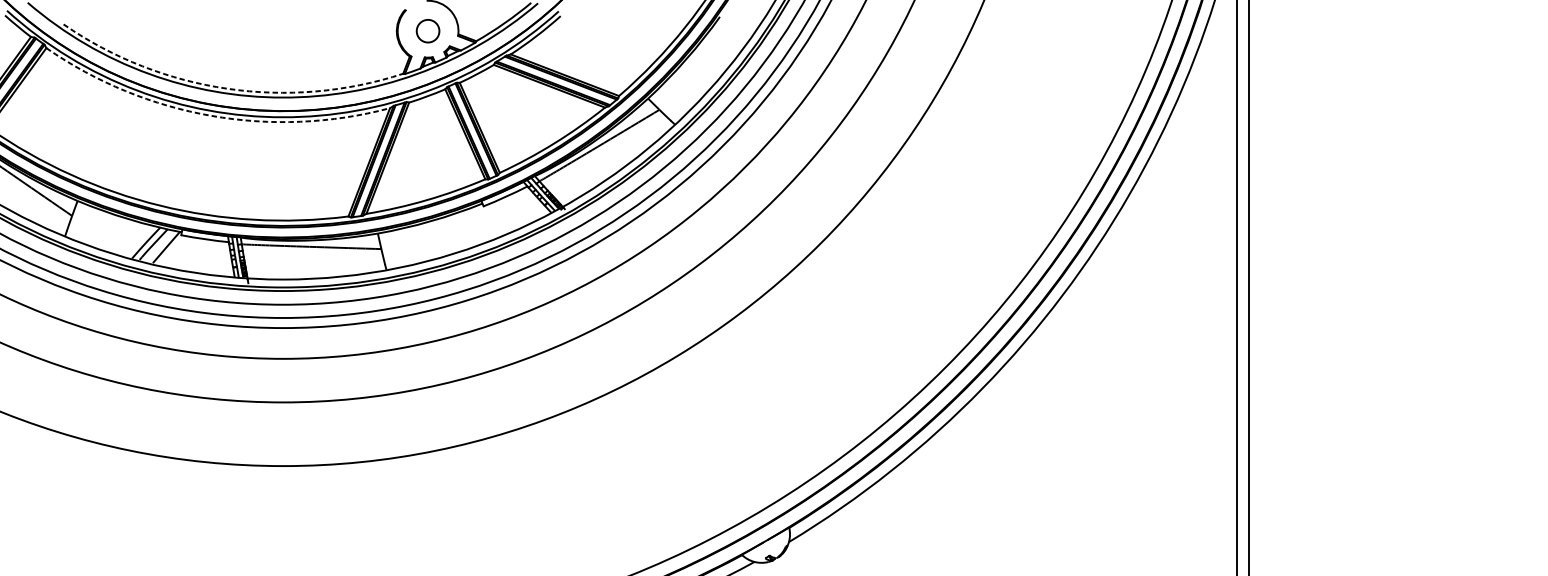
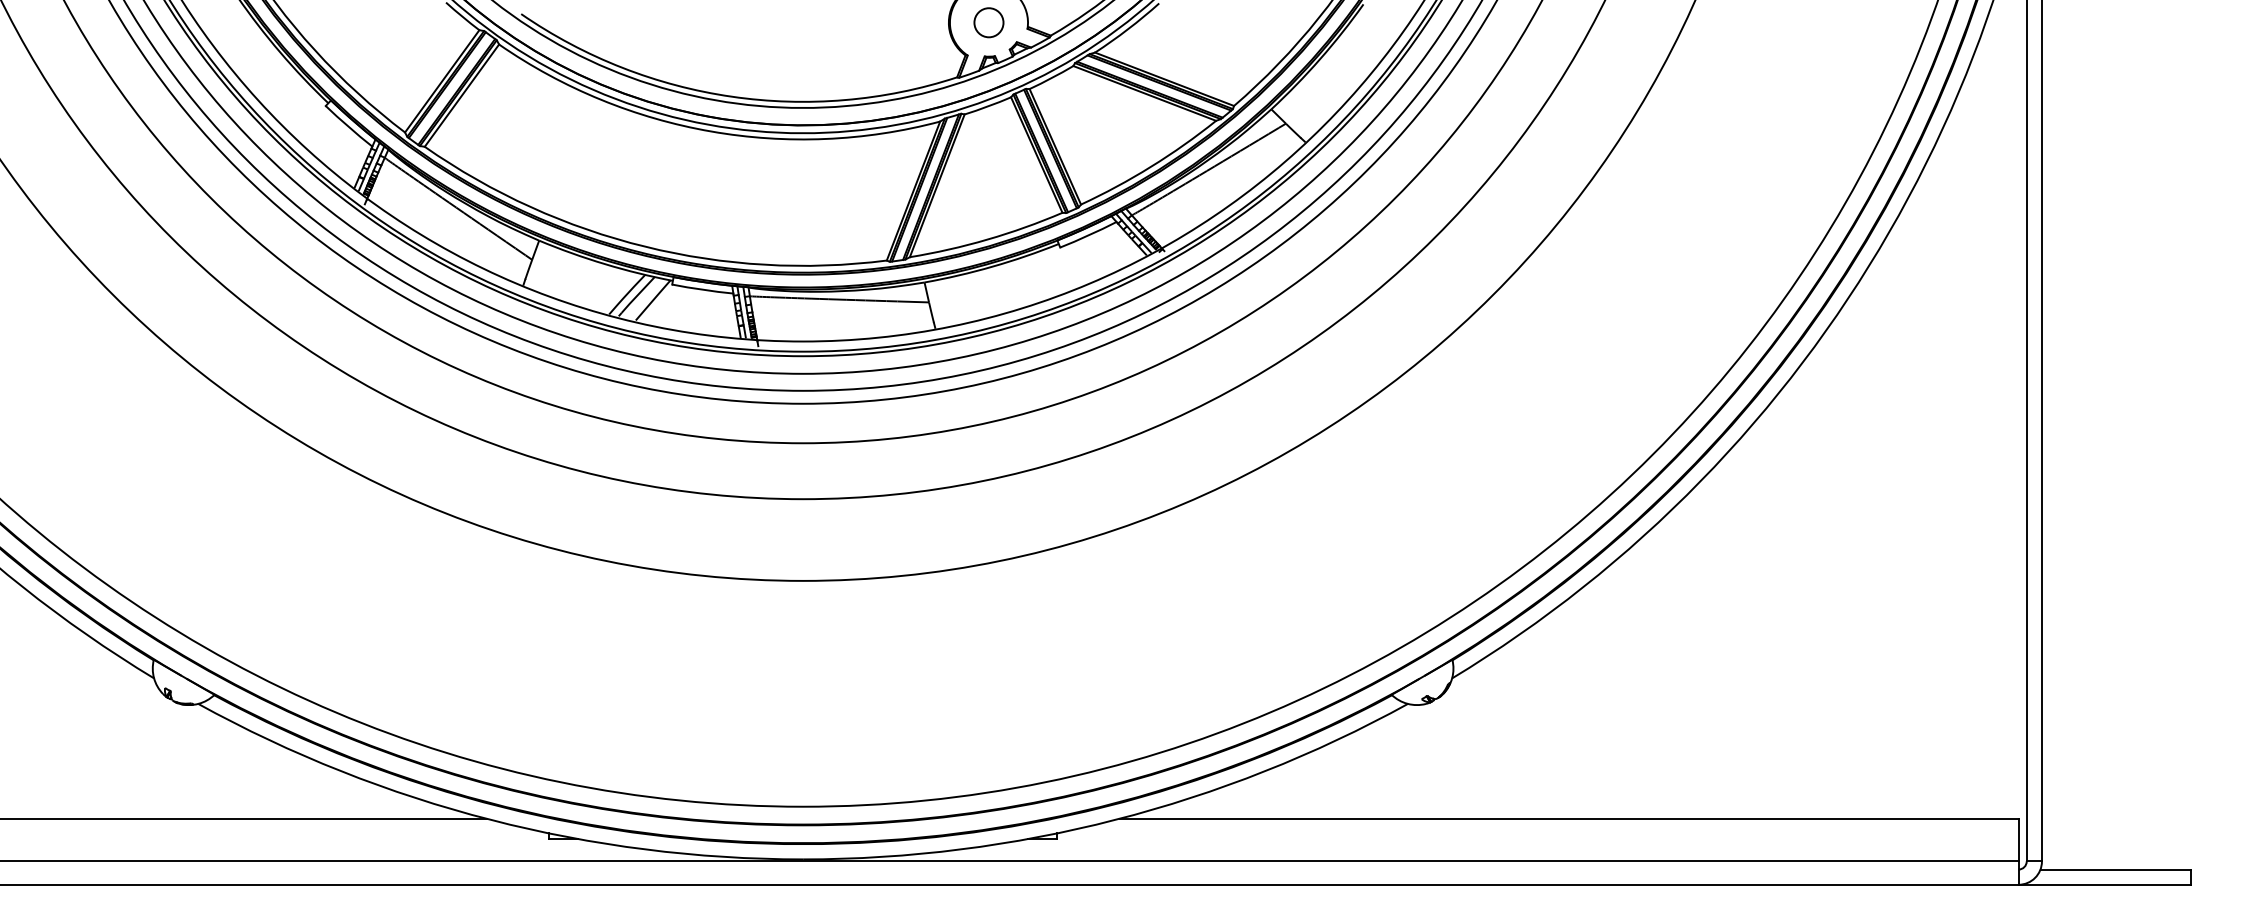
arc: (227, 88) -> (731, 96), dashed -> solid
arc: (211, 115) -> (711, 131), dashed -> solid

